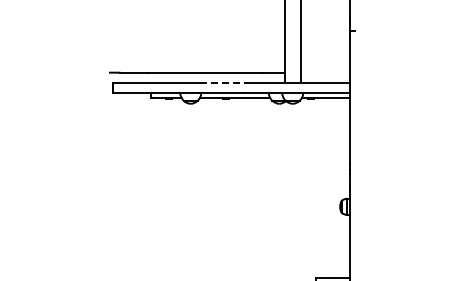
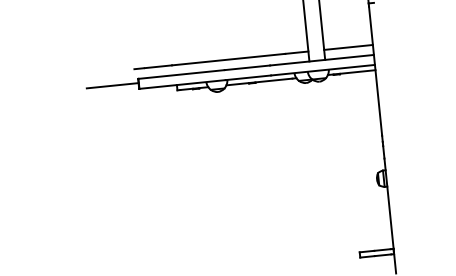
line: (324, 72) -> (347, 47), added
line: (222, 82) -> (247, 67), dashed -> solid
line: (86, 86) -> (112, 85), added

